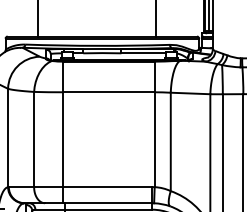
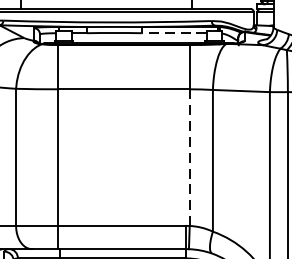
line: (143, 53) -> (173, 33), solid -> dashed
line: (154, 140) -> (189, 158), solid -> dashed

